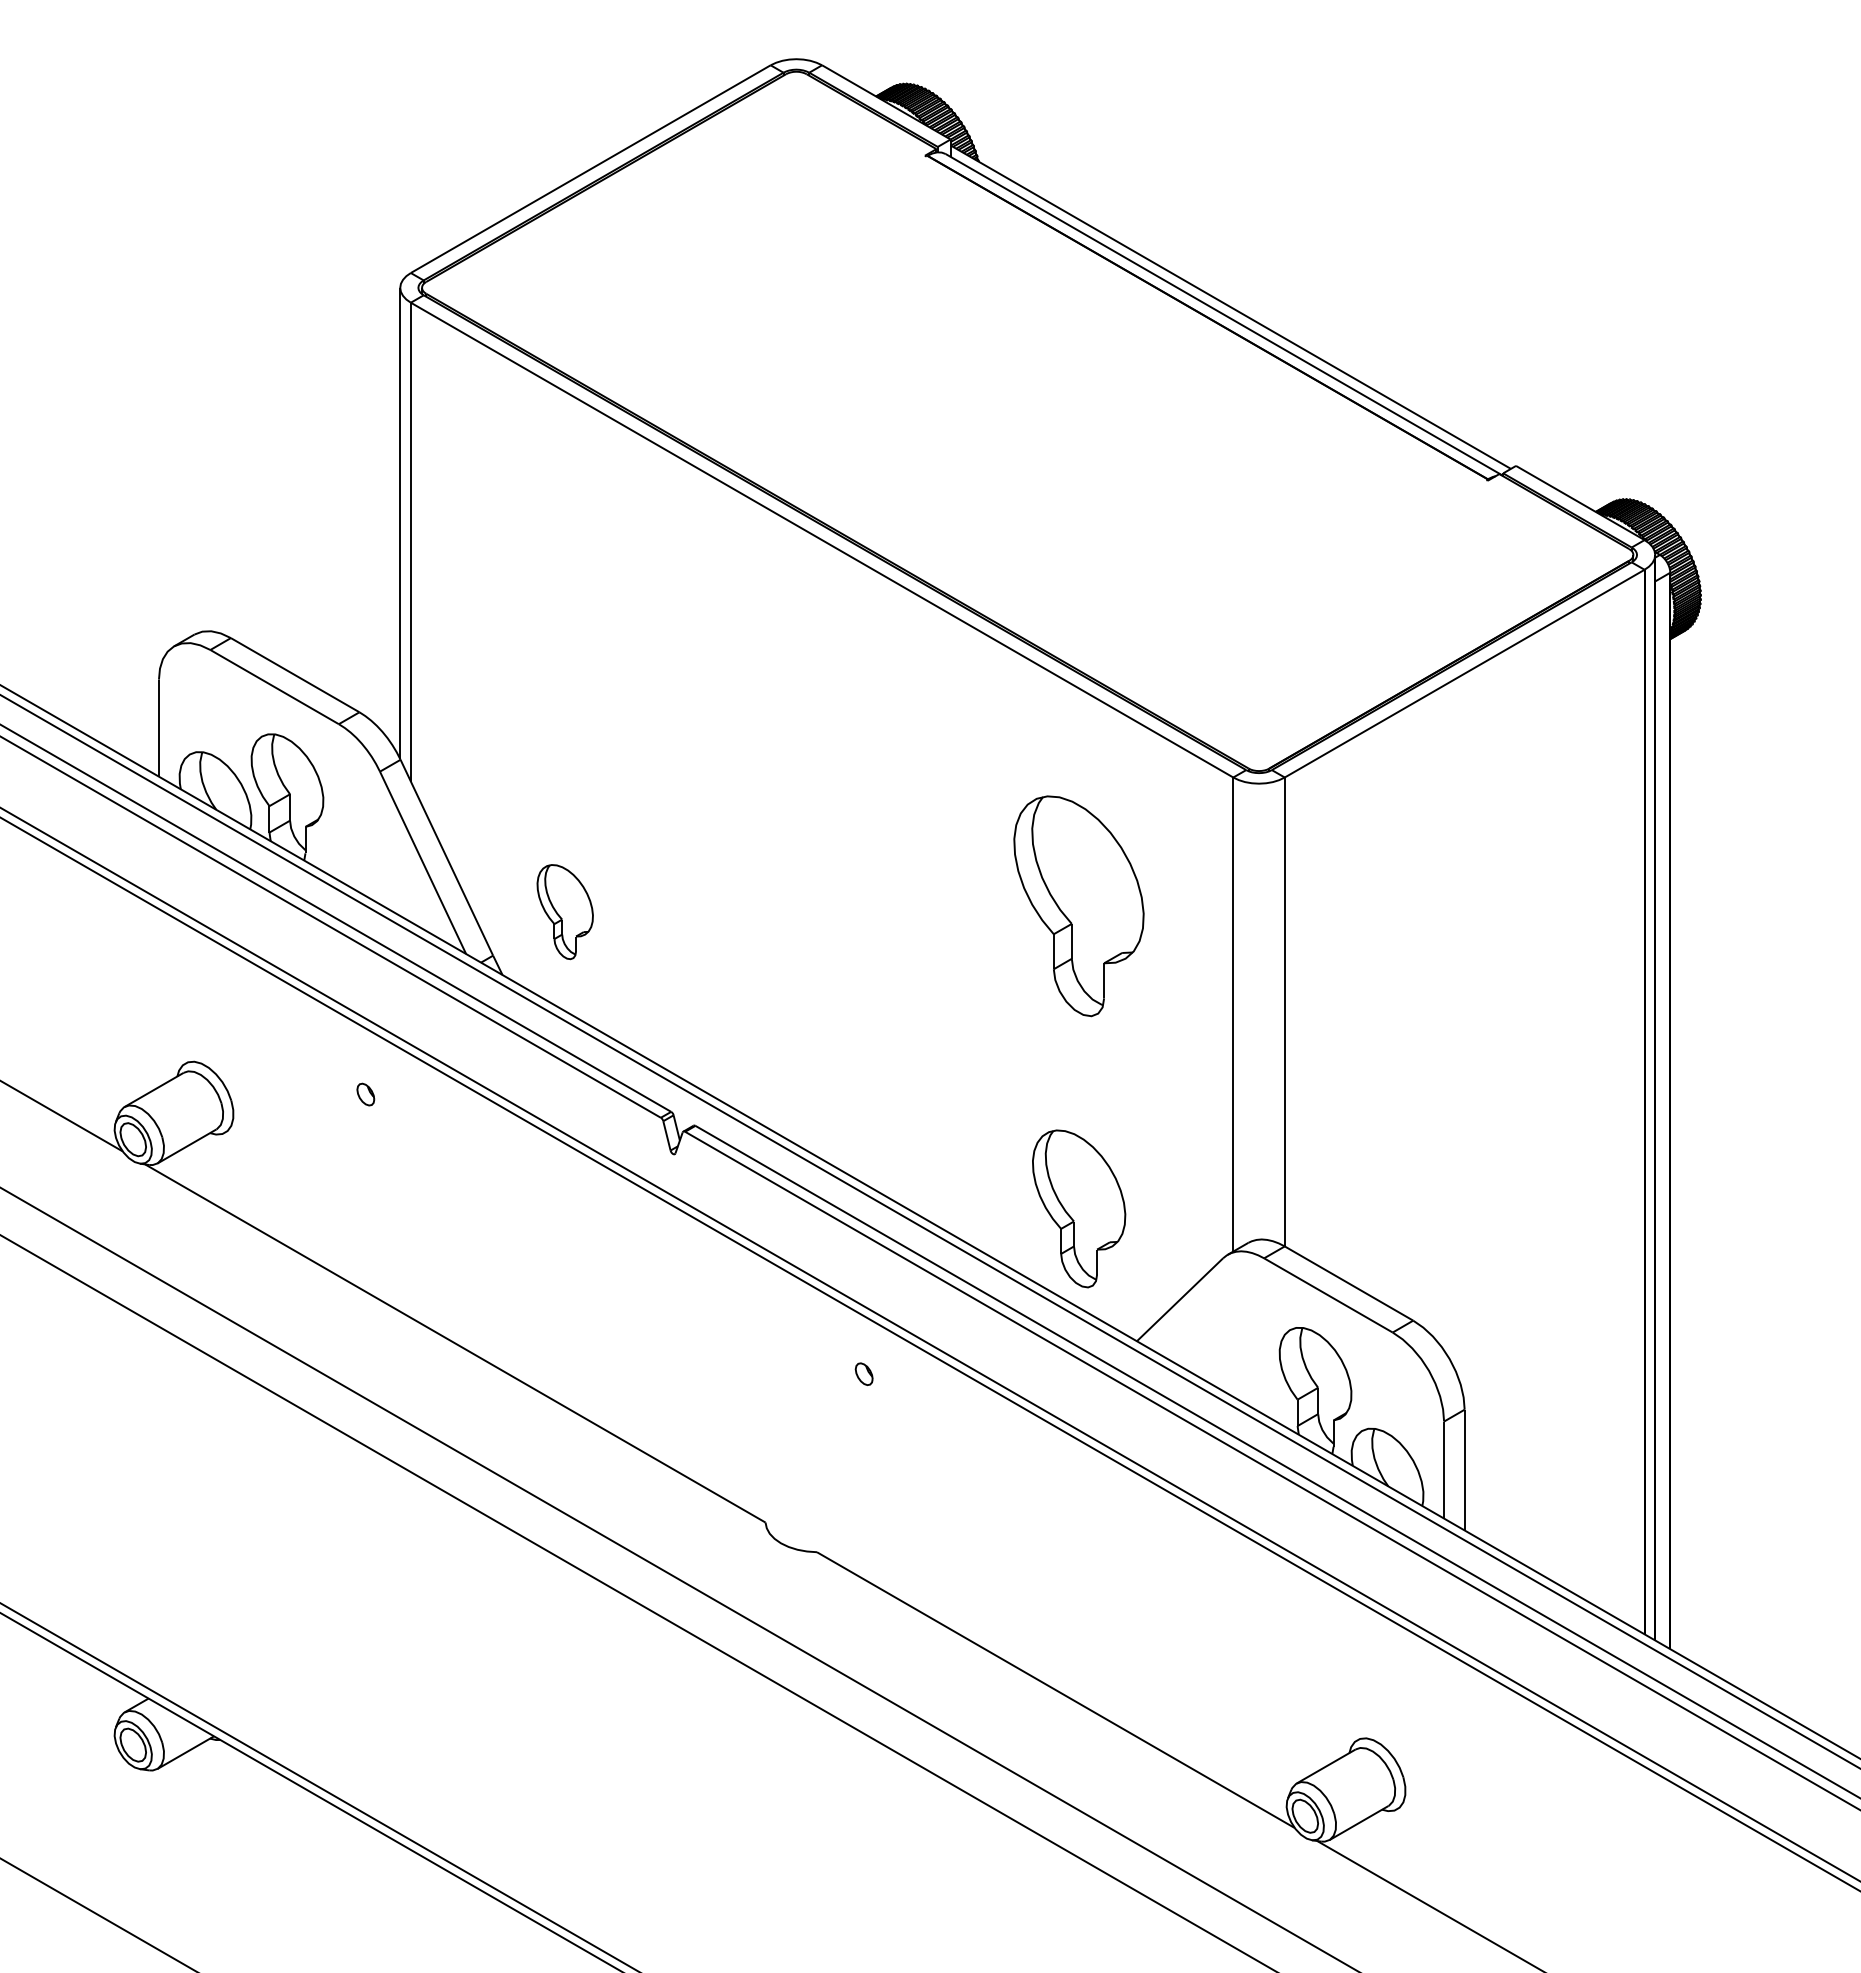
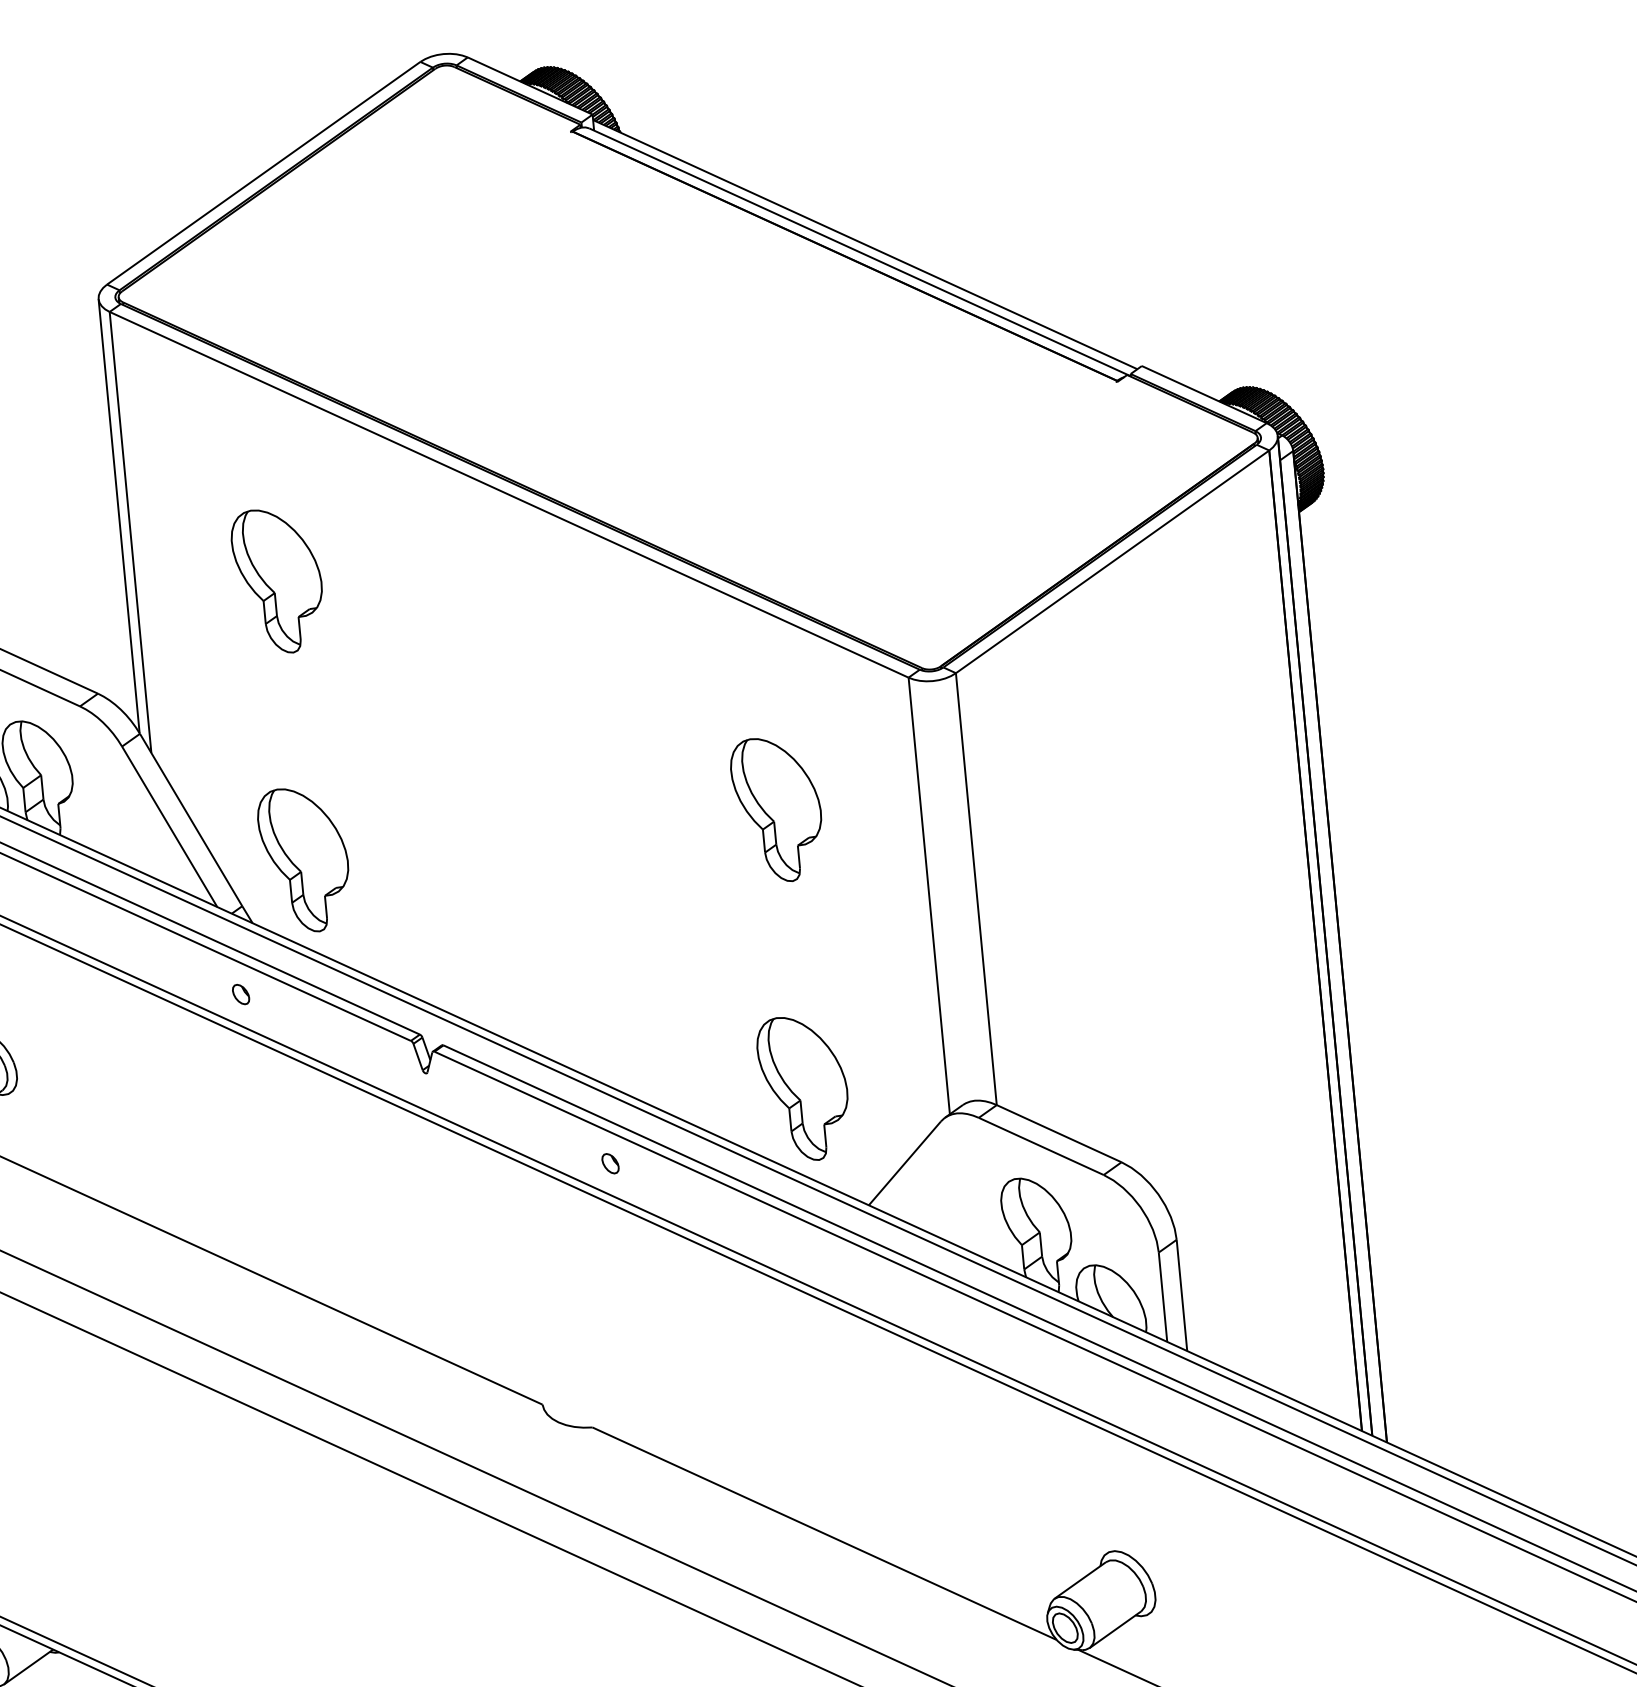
part: (565, 609) -> (278, 581), added
part: (1079, 905) -> (778, 808), size x0.71
part: (565, 911) -> (305, 859), size x1.67
part: (365, 1094) -> (240, 994), moved
part: (863, 1373) -> (609, 1163), moved

